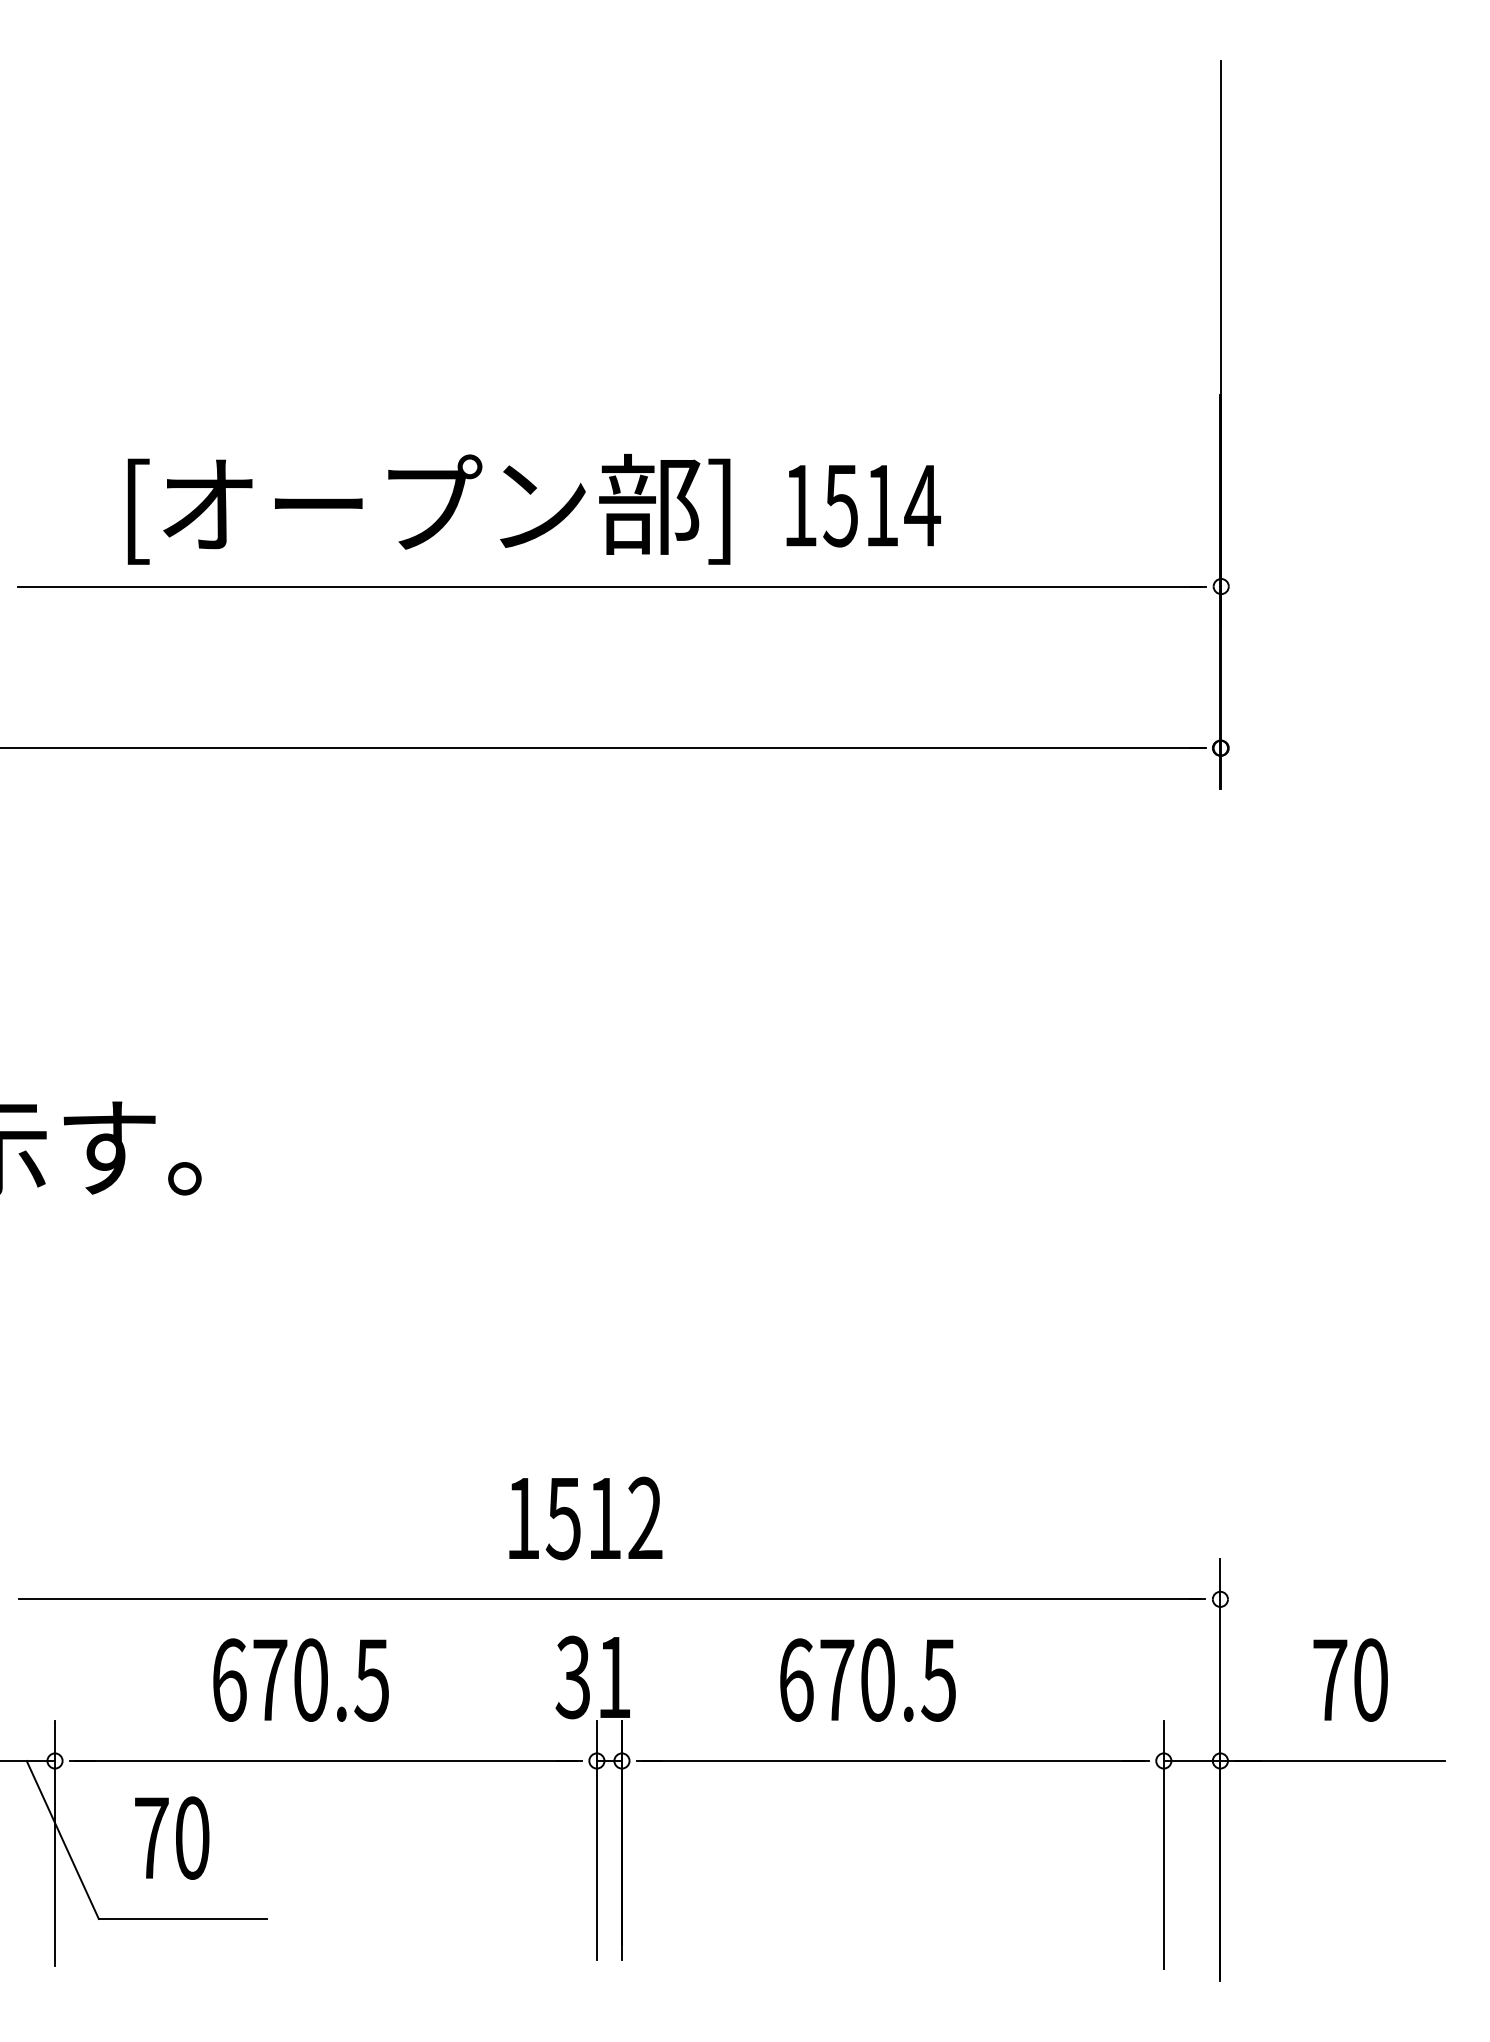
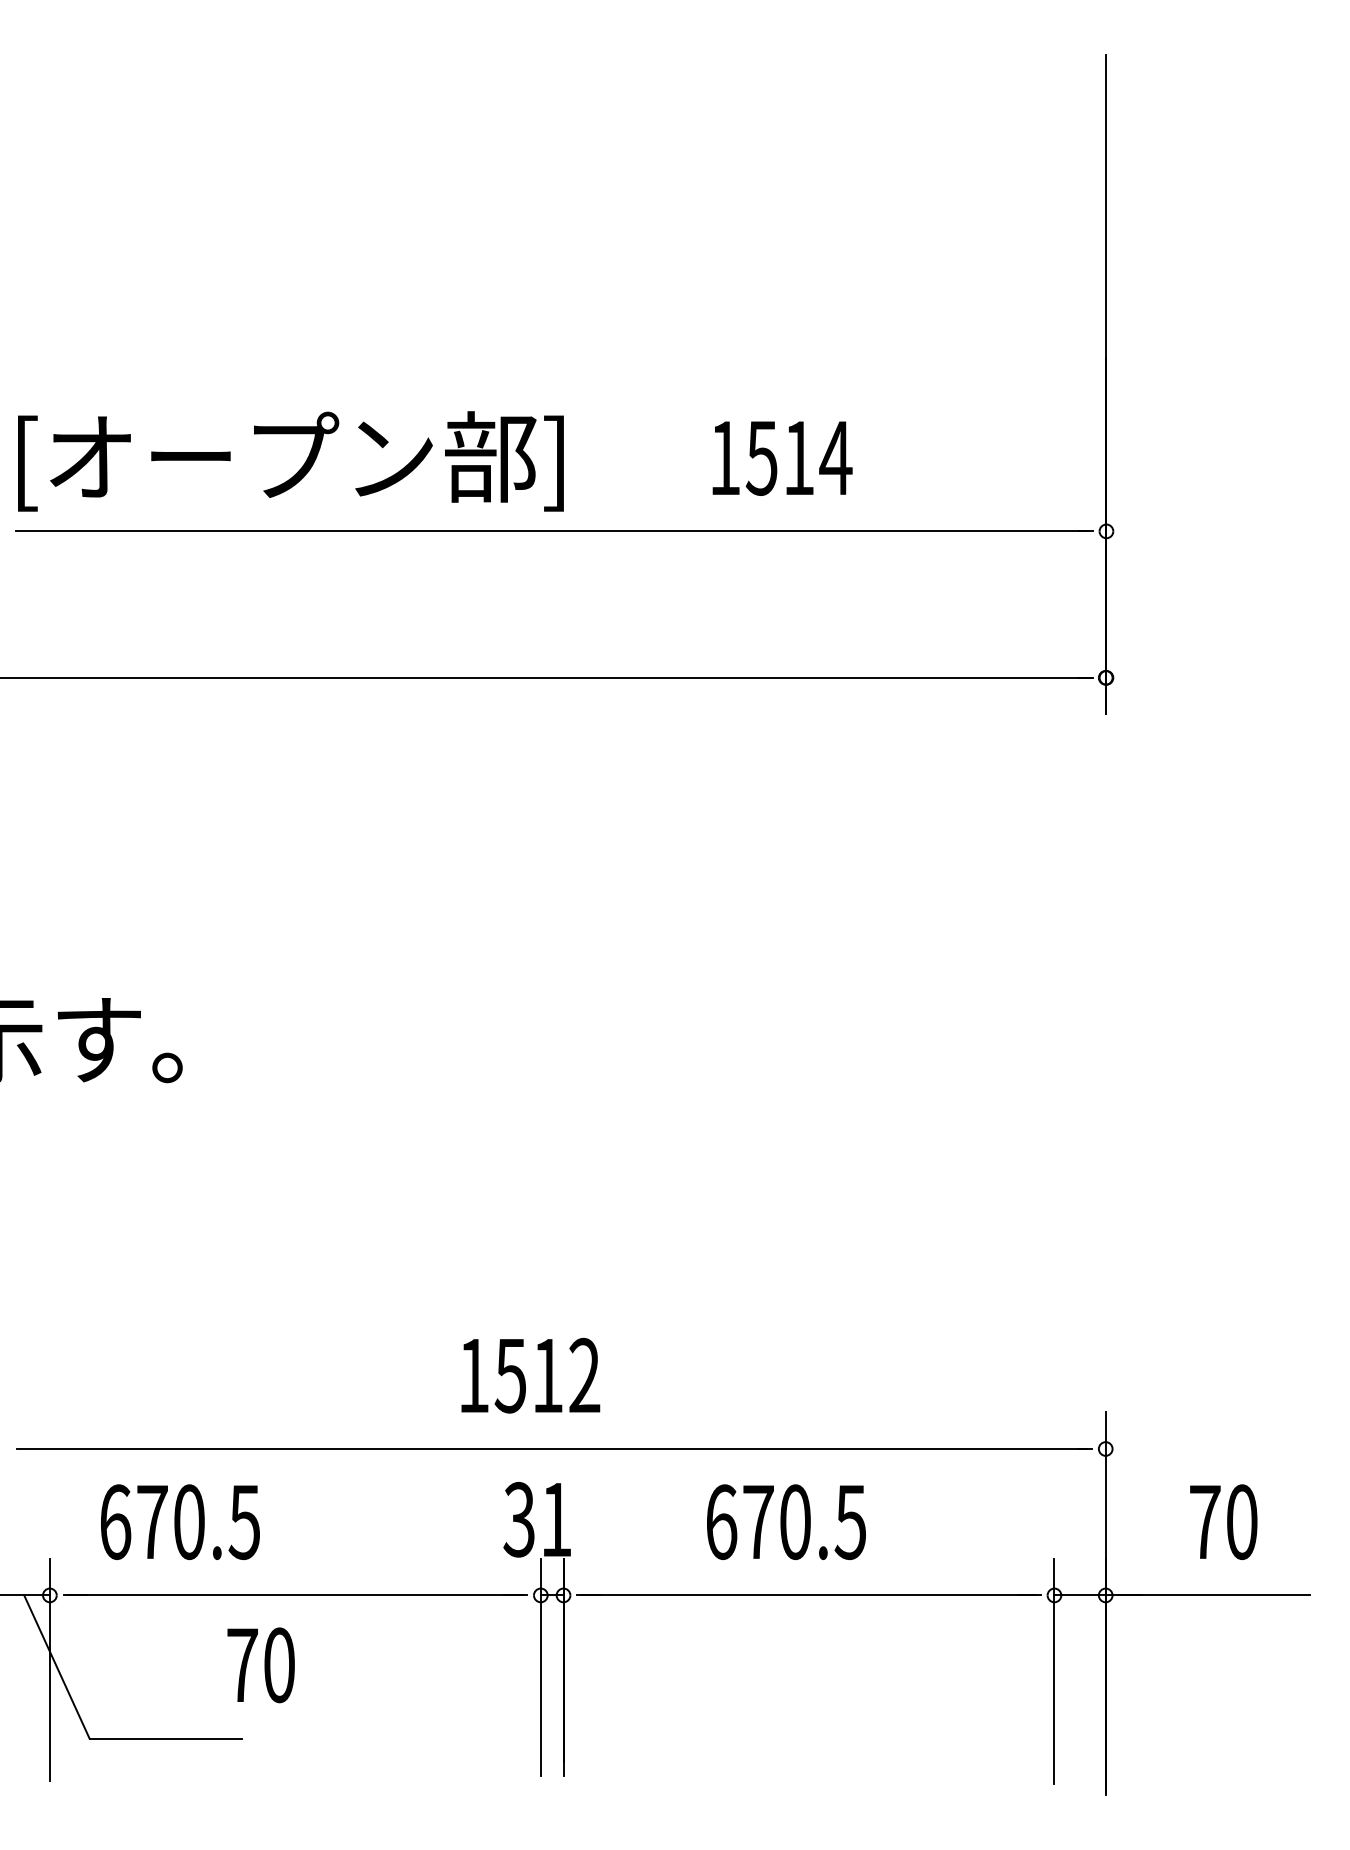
text: (428, 509) -> (290, 461), moved
text: (300, 1679) -> (179, 1521), moved
text: (172, 1837) -> (261, 1664), moved

